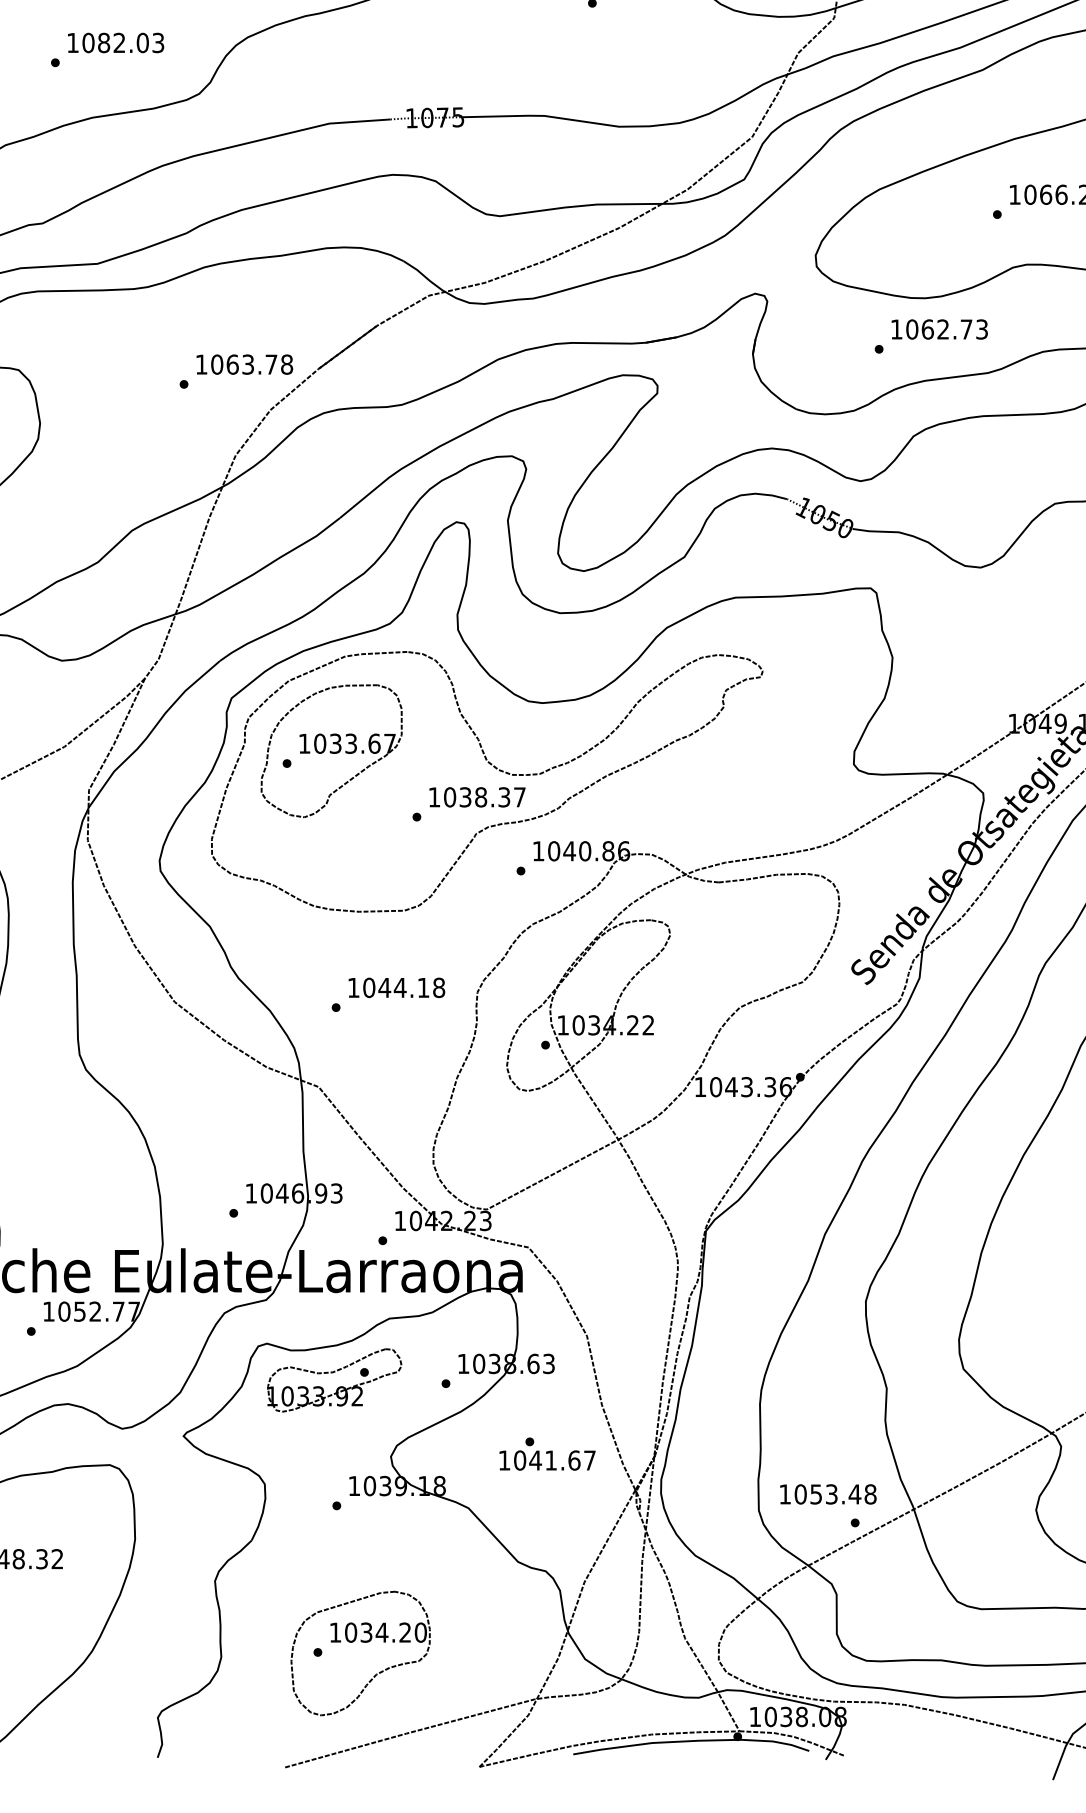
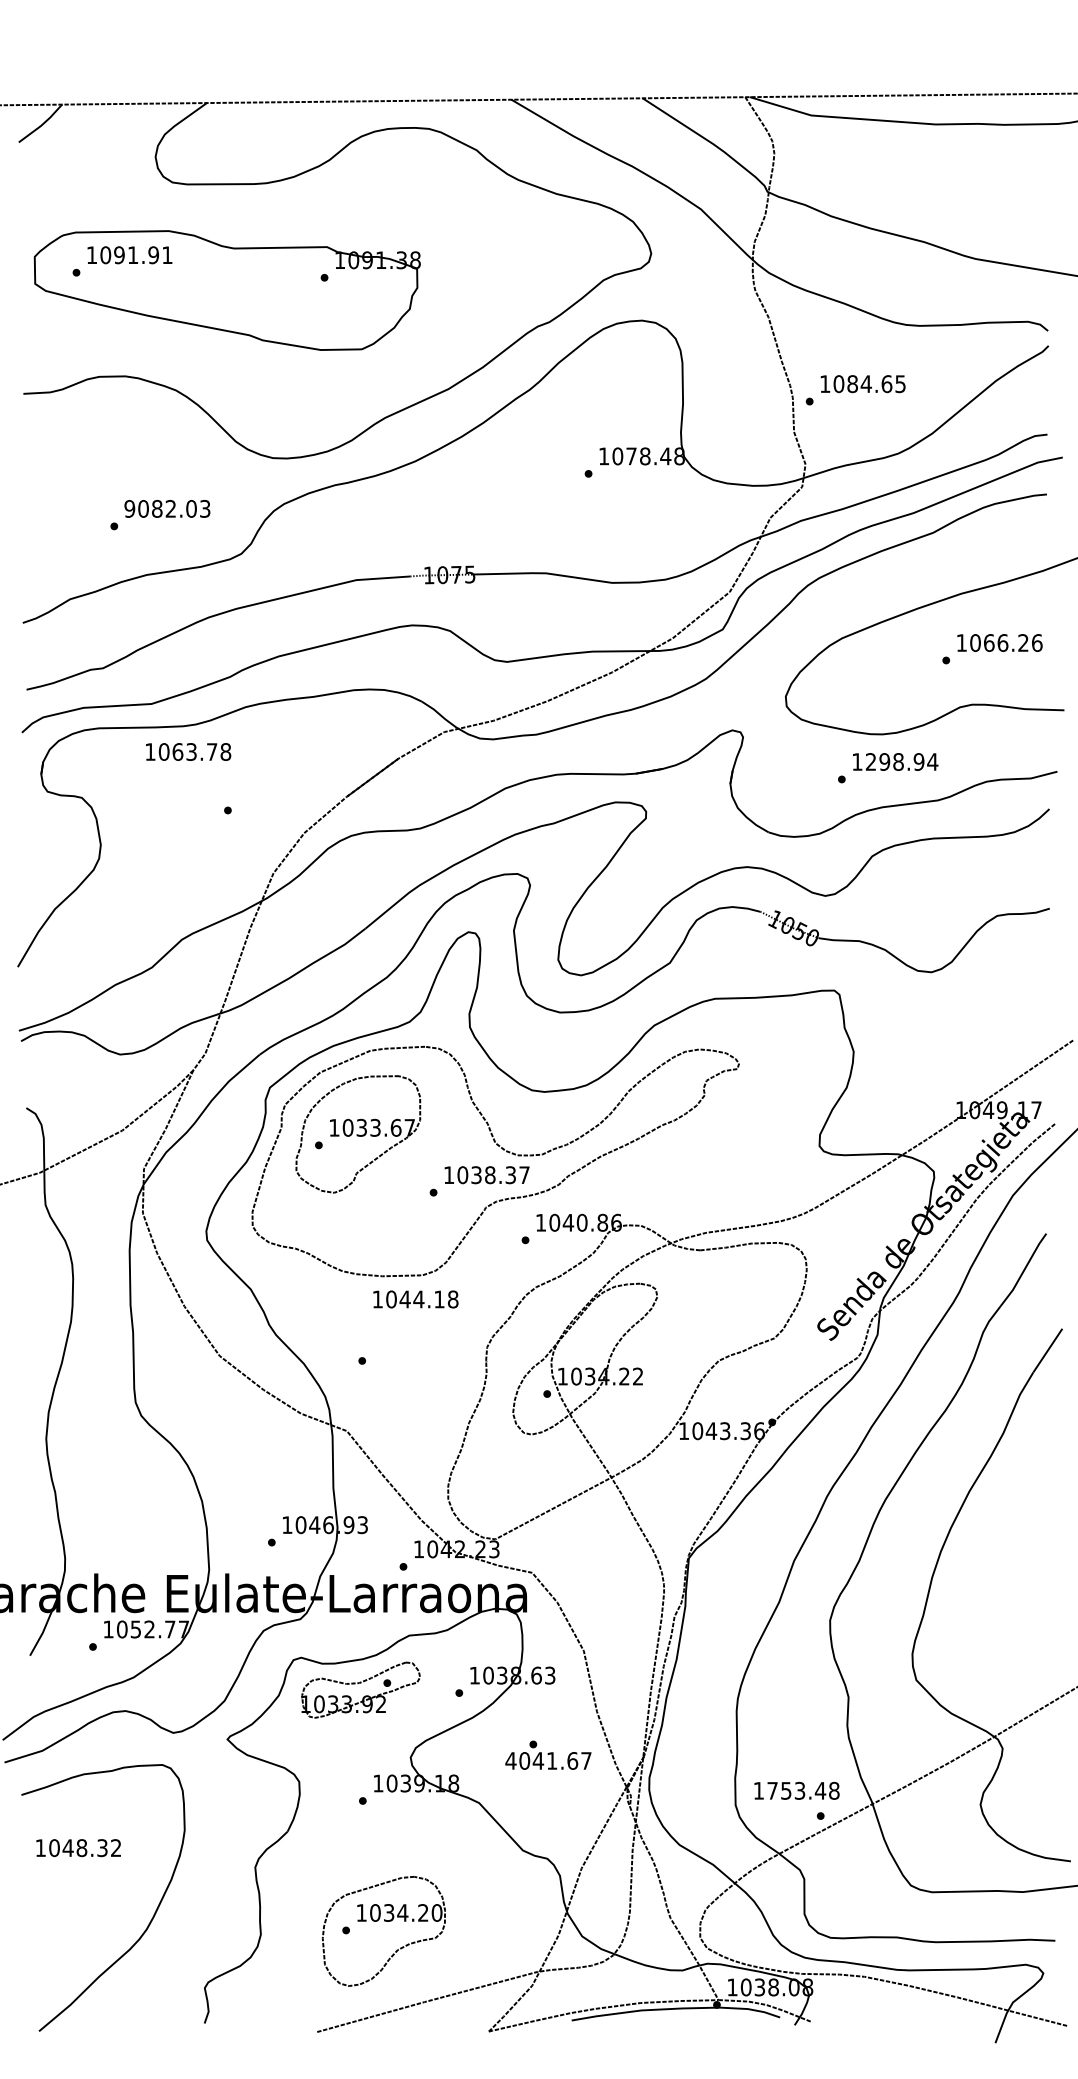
text: (72, 42) -> (129, 508), 1082.03 -> 9082.03
text: (946, 328) -> (901, 761), 1062.73 -> 1298.94
text: (244, 364) -> (188, 751), moved
text: (396, 987) -> (415, 1299), moved
text: (503, 1460) -> (510, 1760), 1041.67 -> 4041.67
text: (800, 1493) -> (772, 1790), 1053.48 -> 1753.48

